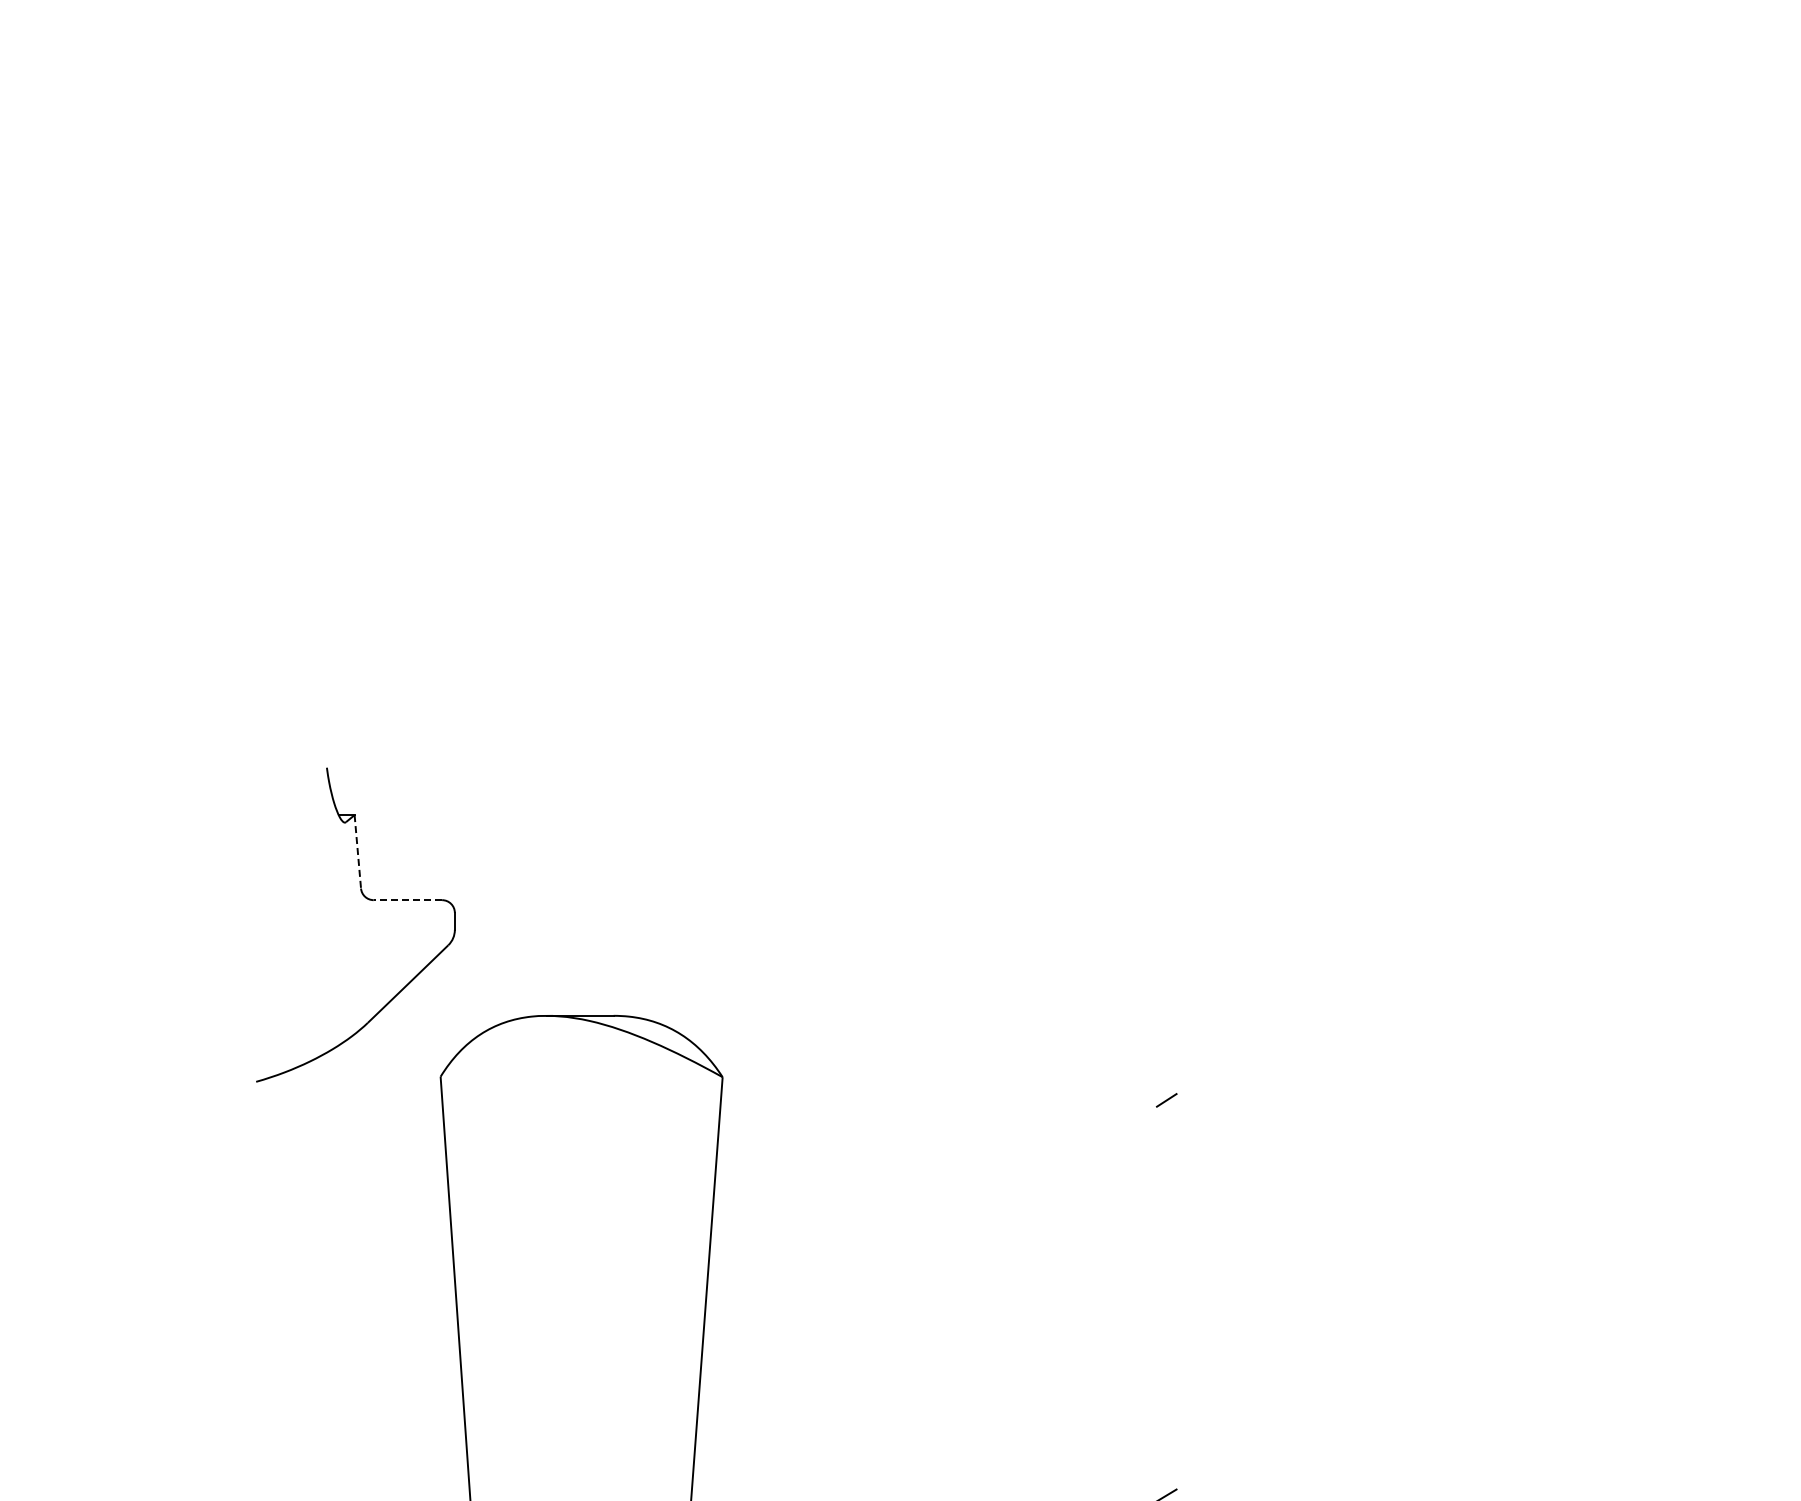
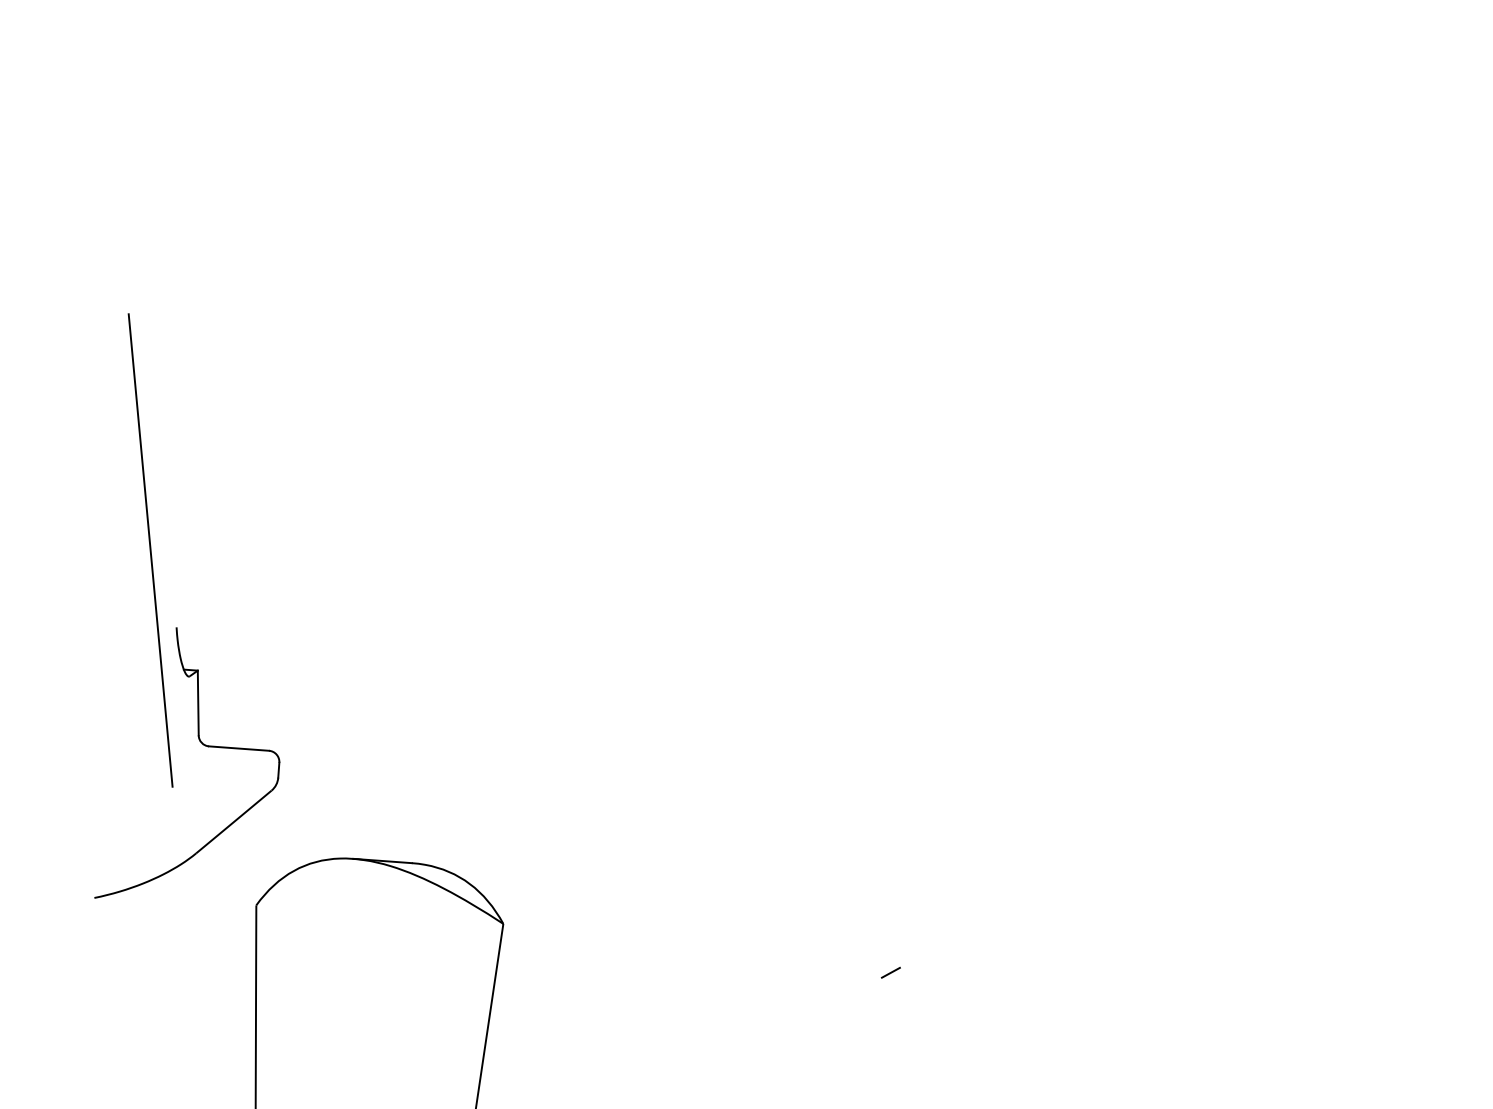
line: (290, 682) -> (150, 550), added
line: (357, 851) -> (197, 702), dashed -> solid
line: (407, 900) -> (238, 748), dashed -> solid

